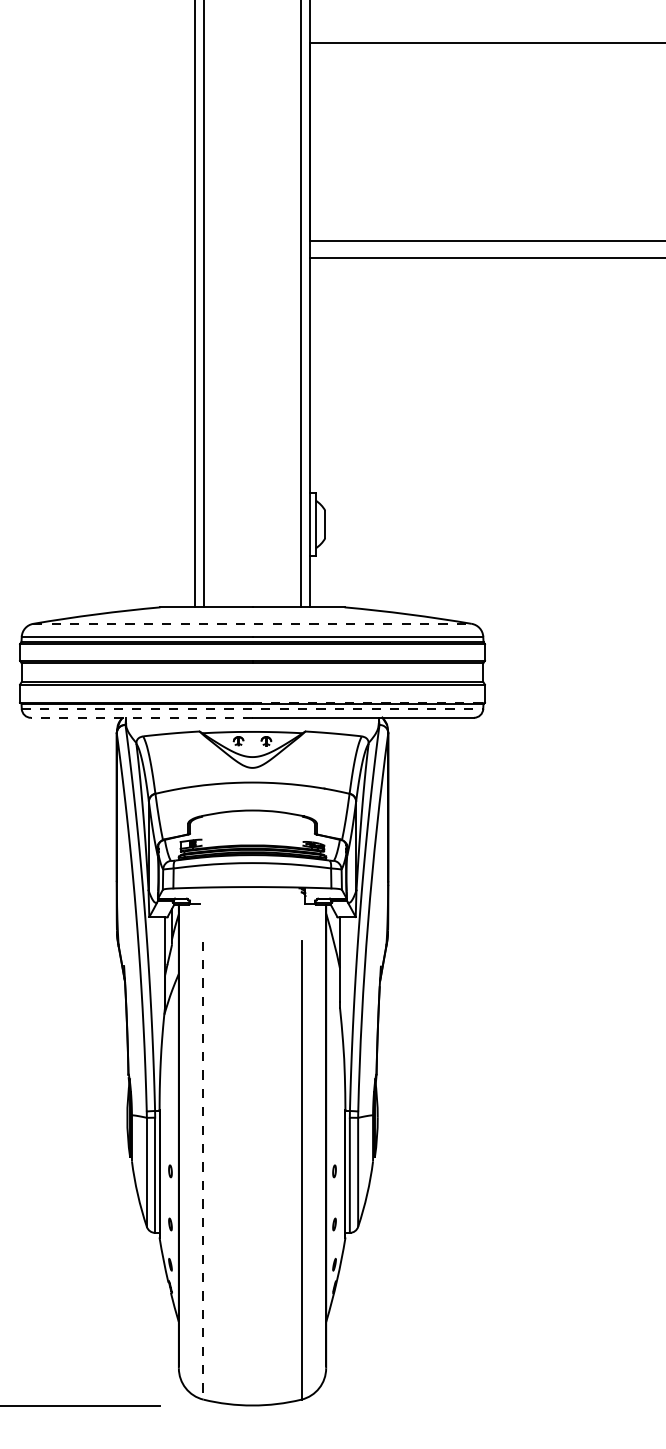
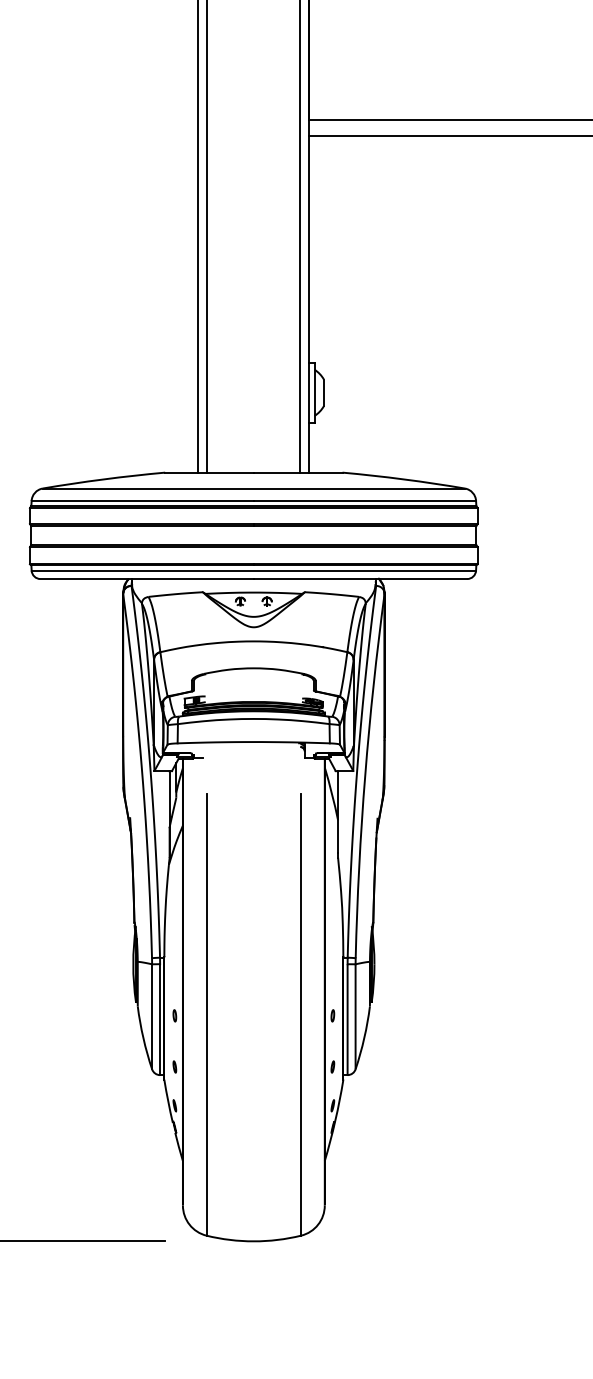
line: (253, 623) -> (254, 488), dashed -> solid
line: (369, 702) -> (366, 564), dashed -> solid
line: (252, 709) -> (253, 571), dashed -> solid
line: (141, 717) -> (146, 578), dashed -> solid
line: (203, 1171) -> (206, 1015), dashed -> solid

